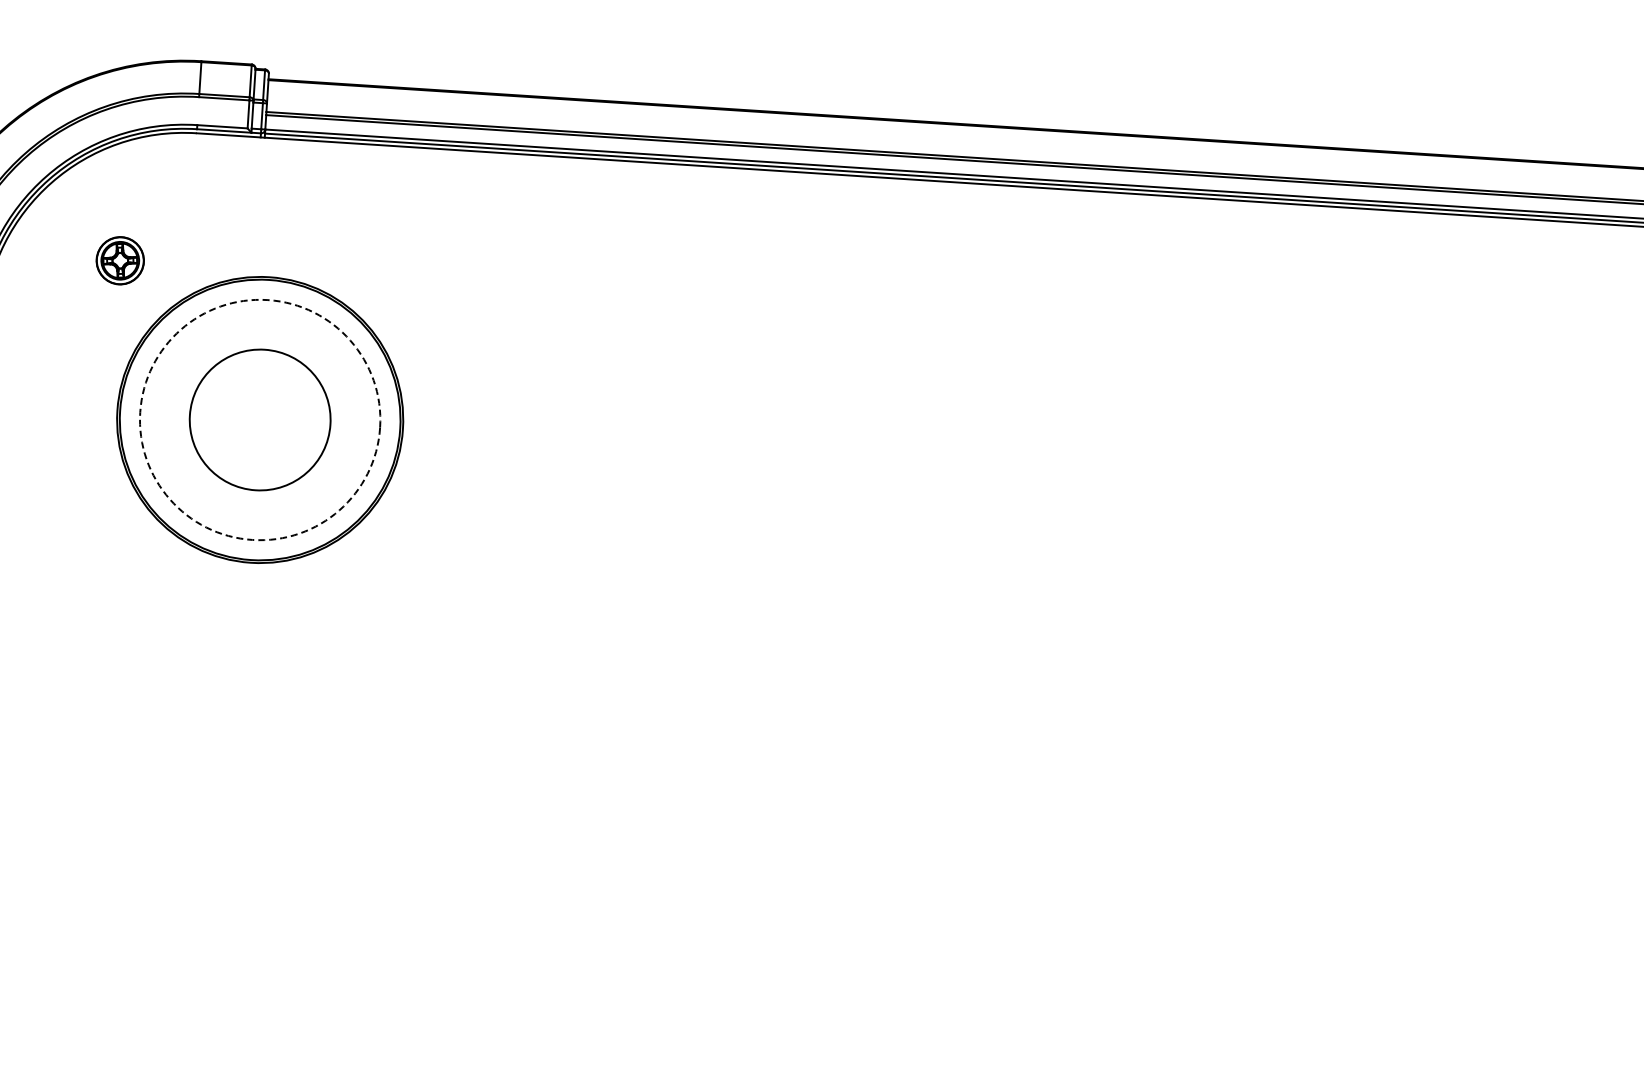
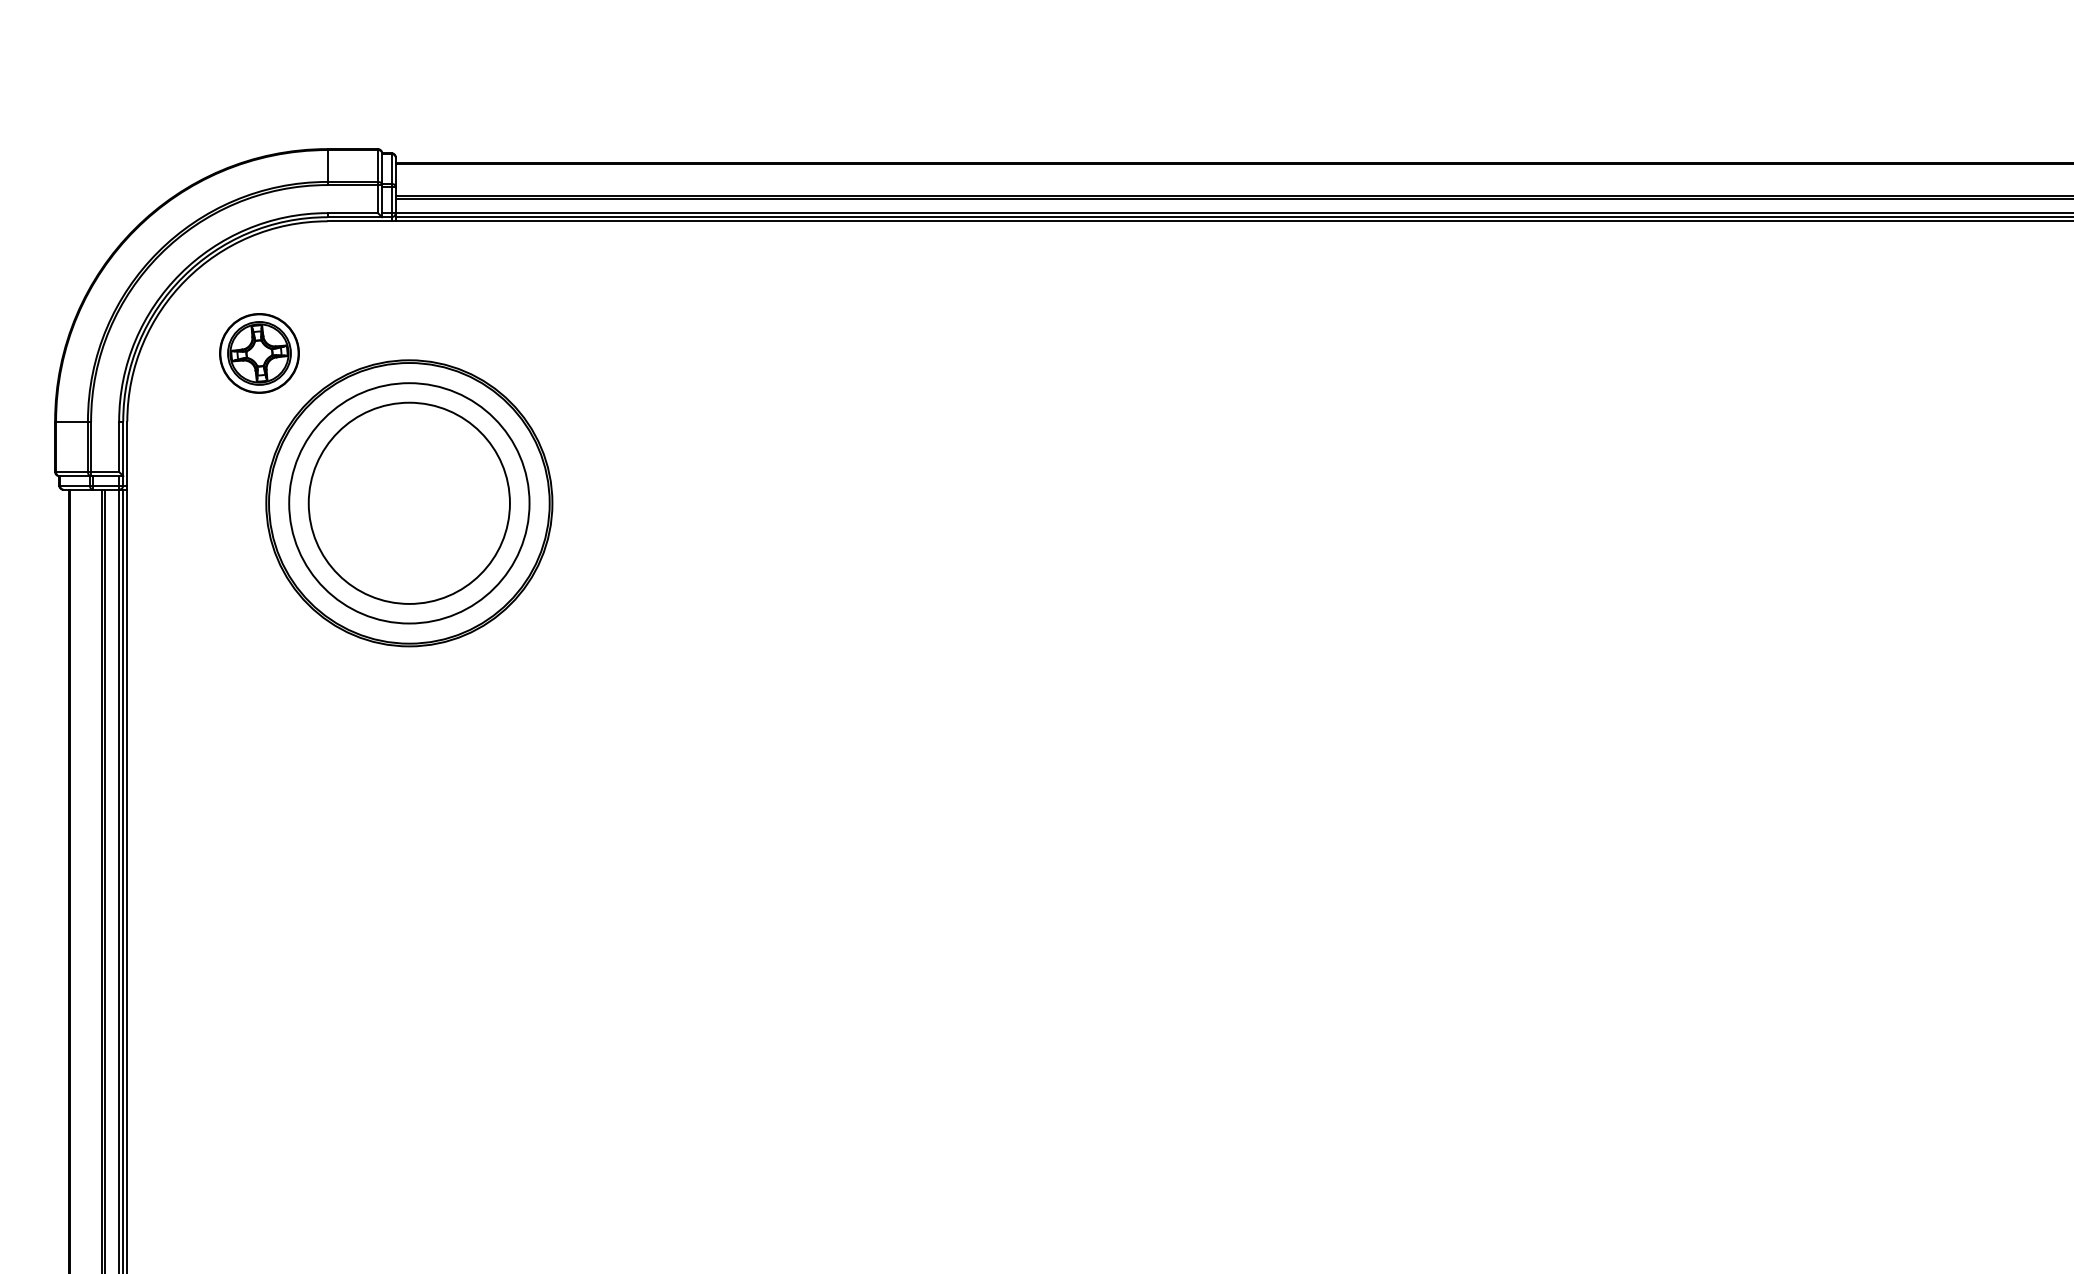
part: (120, 260) -> (259, 353), size x1.67
circle: (259, 419) -> (408, 502), size x1.43
circle: (260, 420) -> (409, 503), dashed -> solid

